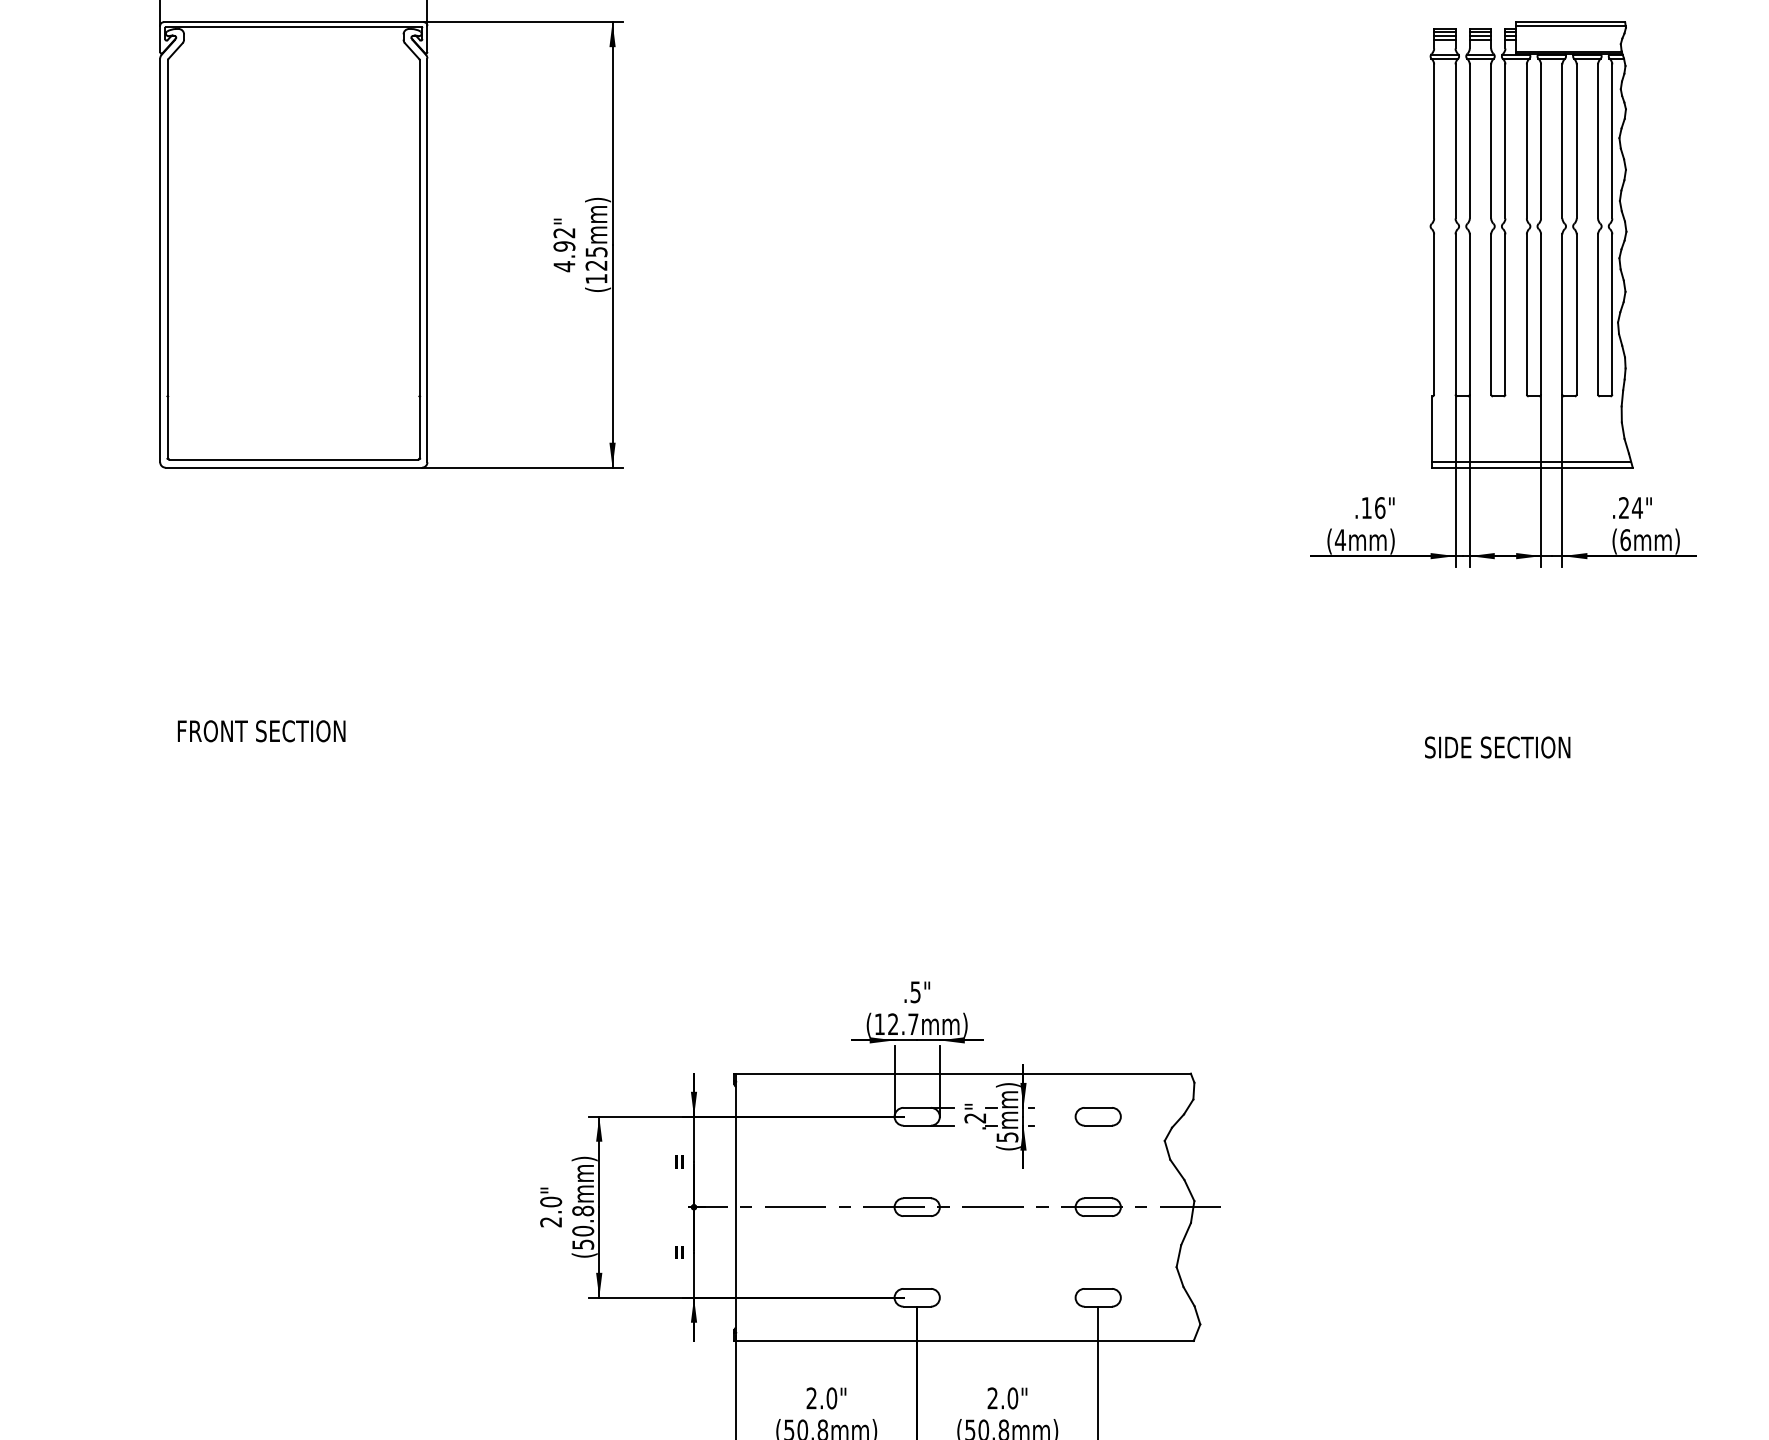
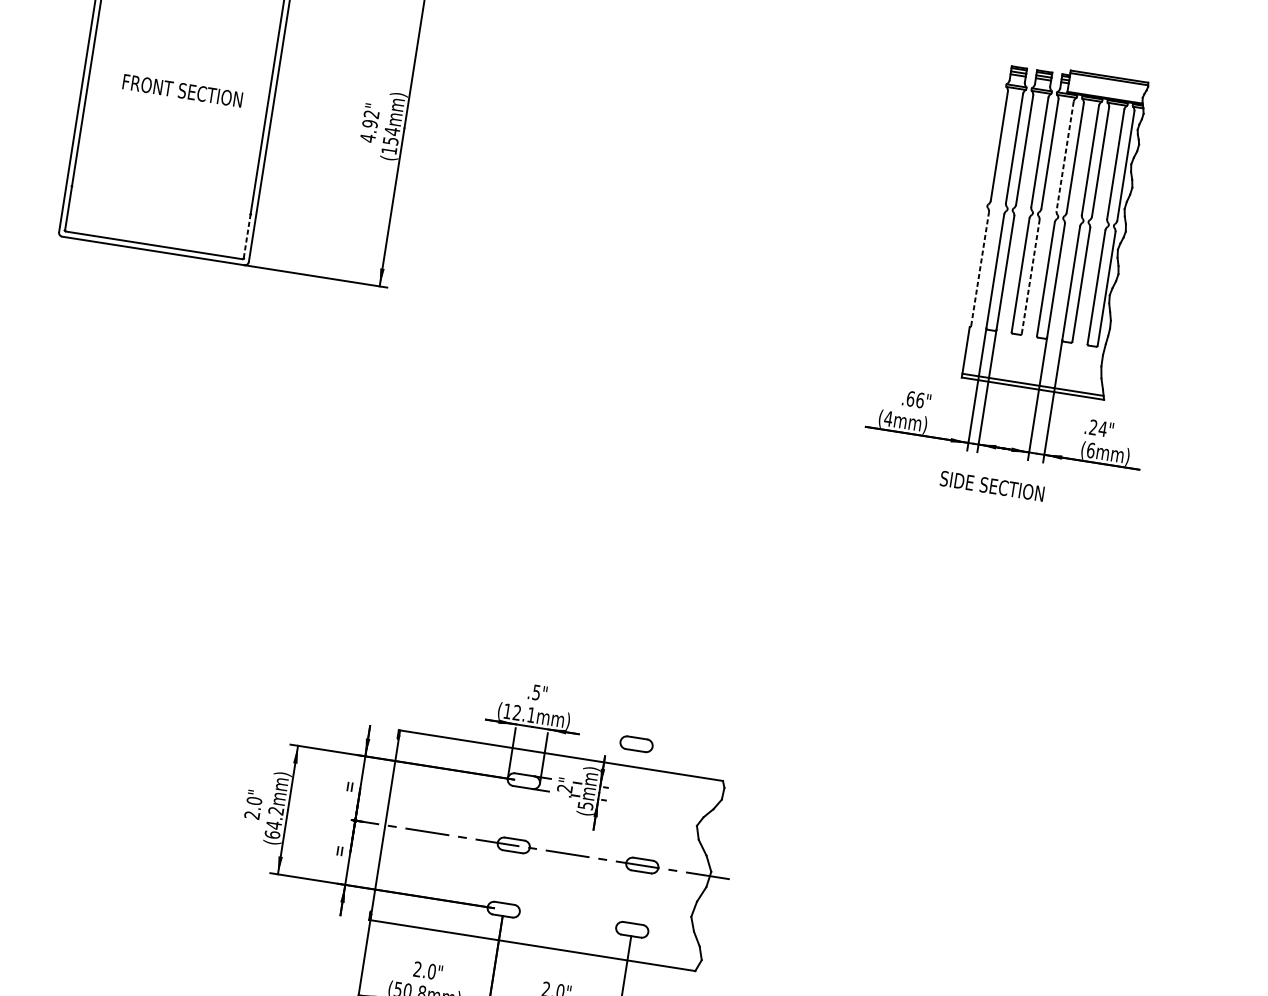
line: (1526, 141) -> (1064, 156), solid -> dashed
text: (596, 258) -> (391, 136), (125mm) -> (154mm)
line: (1434, 314) -> (980, 269), solid -> dashed
line: (1505, 314) -> (1030, 276), solid -> dashed
line: (419, 427) -> (247, 236), solid -> dashed
text: (1366, 507) -> (910, 398), .16" -> .66"
text: (261, 731) -> (182, 91), moved
text: (1497, 747) -> (992, 486), moved
text: (913, 1023) -> (531, 714), (12.7mm) -> (12.1mm)
part: (1097, 1116) -> (636, 743), moved
text: (583, 1227) -> (274, 822), (50.8mm) -> (64.2mm)

